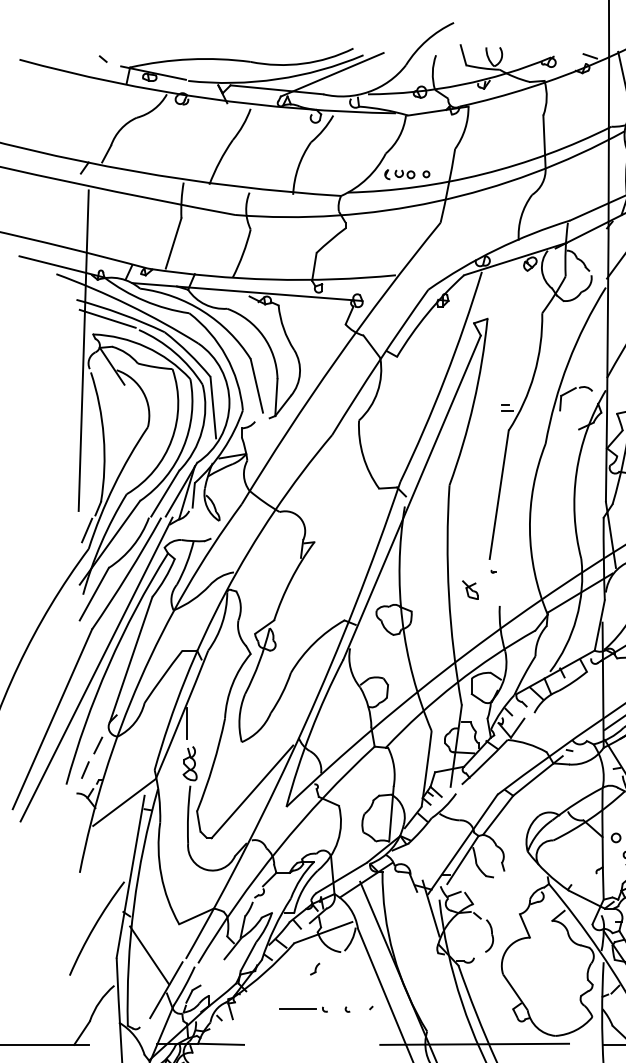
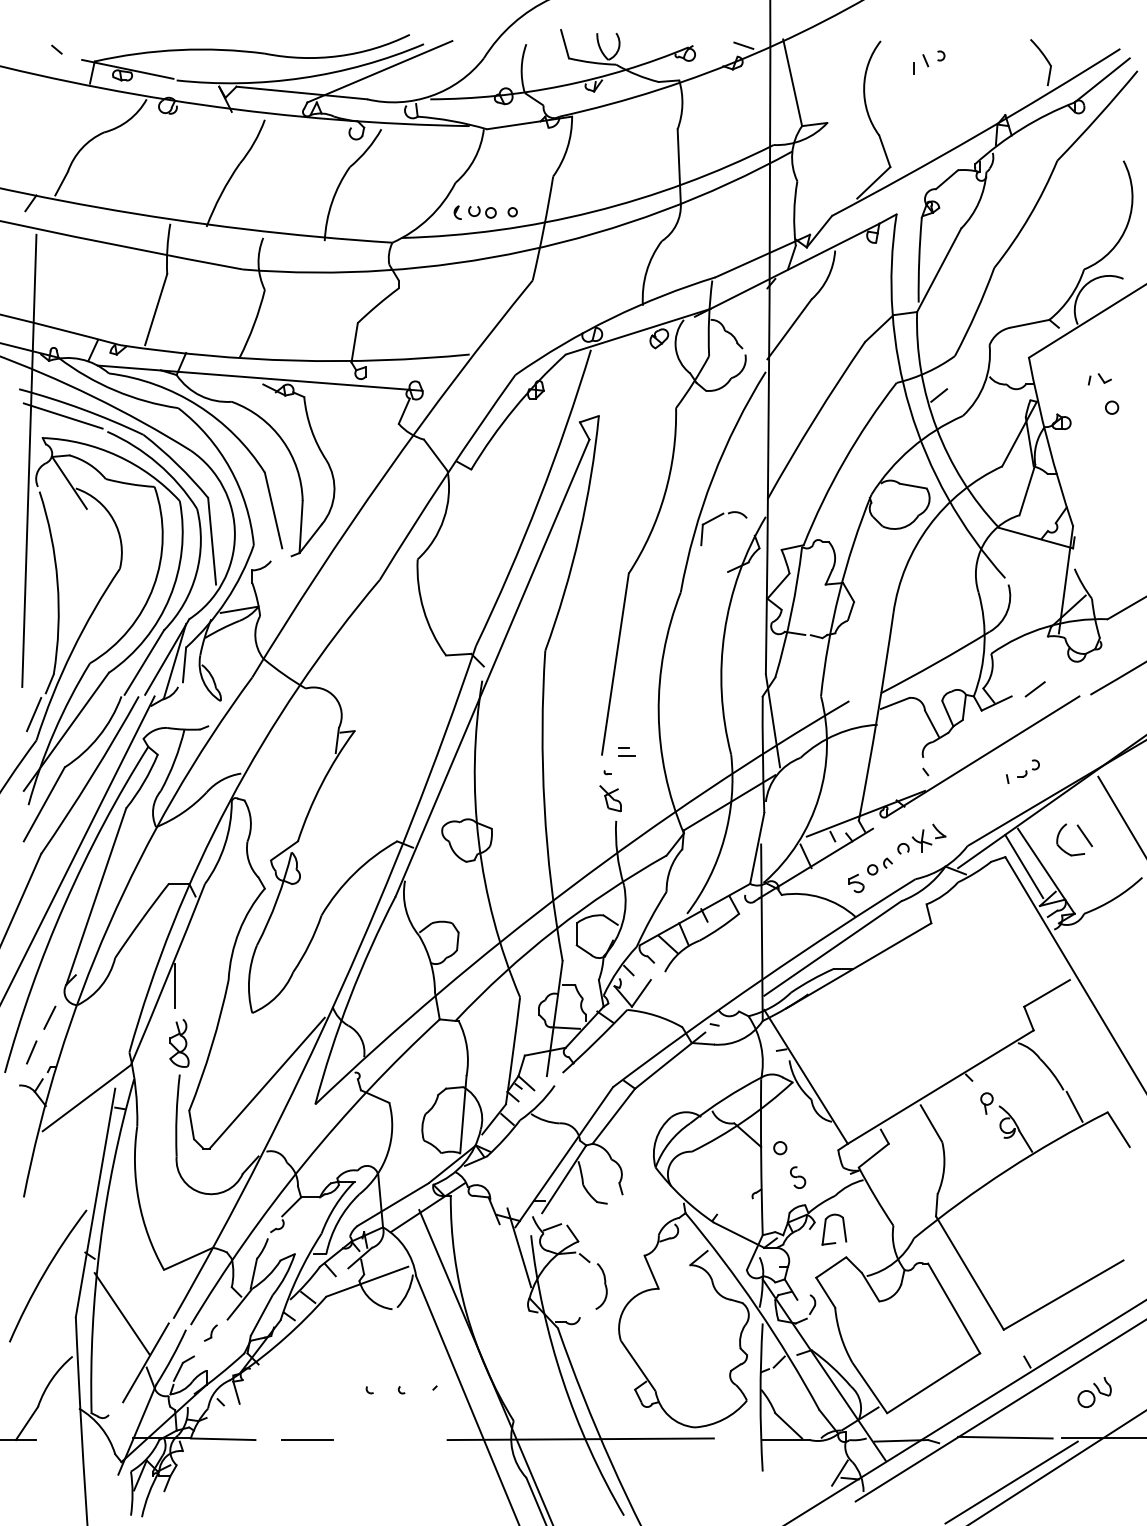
part: (507, 407) -> (626, 751), moved
part: (470, 590) -> (610, 798), moved
part: (314, 968) -> (210, 1332), moved
line: (297, 1009) -> (307, 1439), moved

